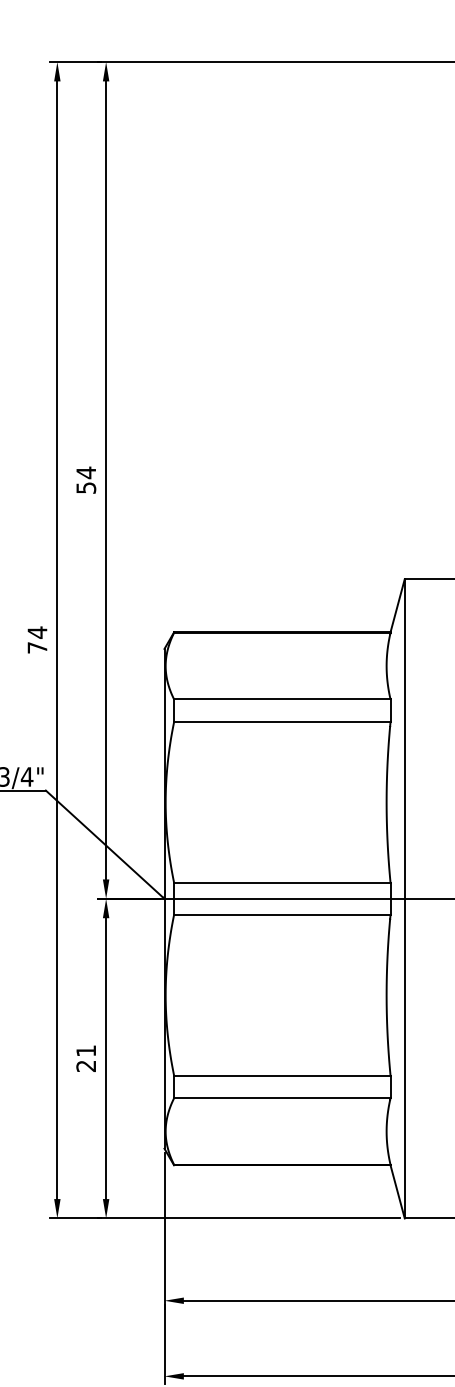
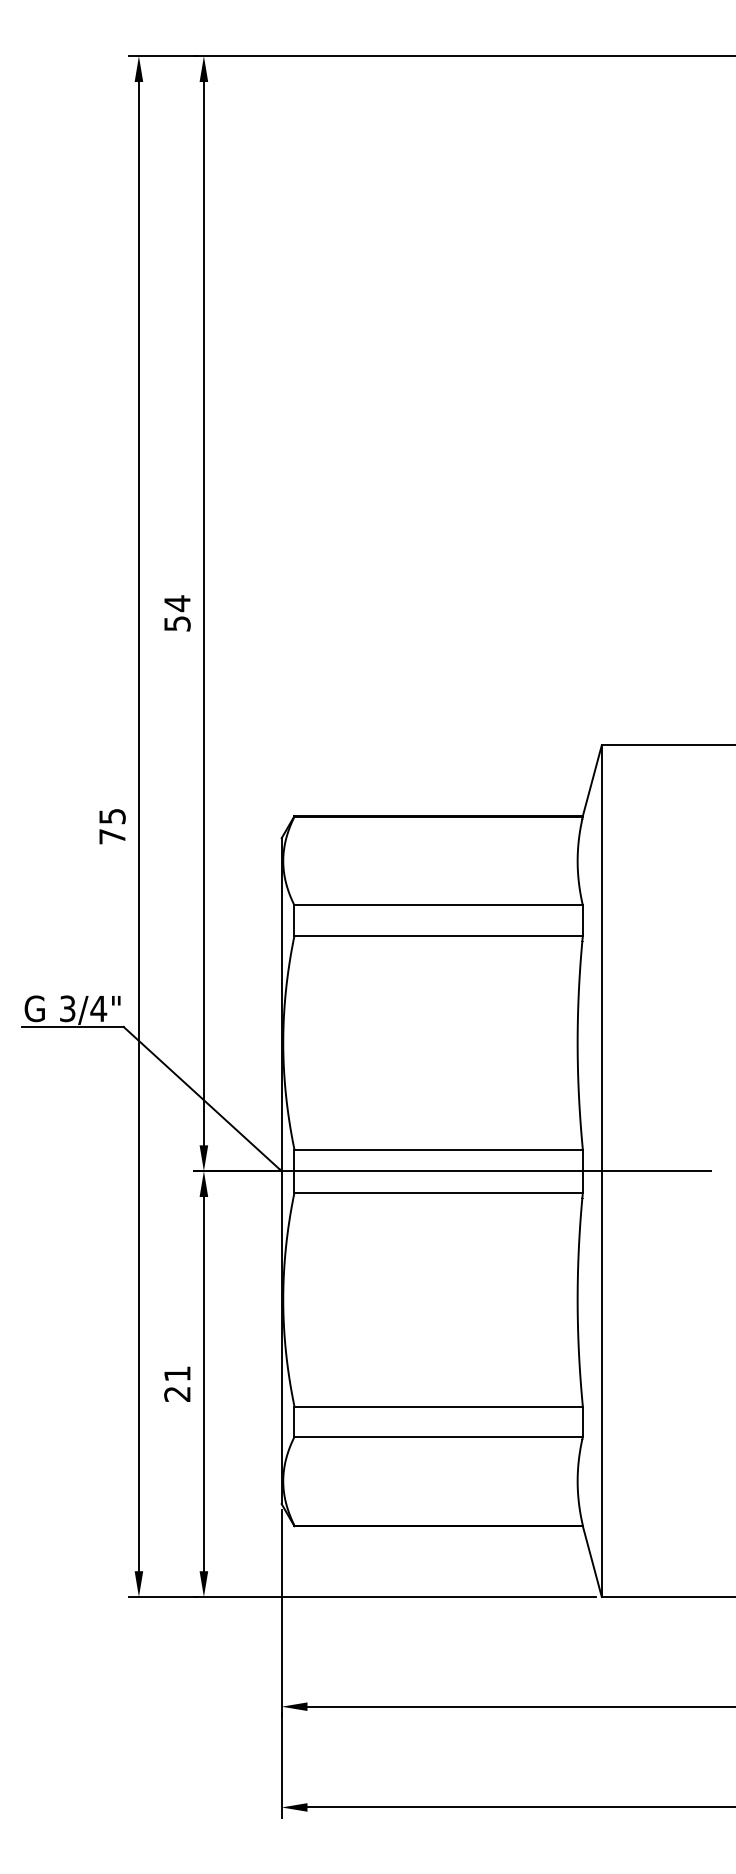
text: (37, 632) -> (112, 816), 74 -> 75

